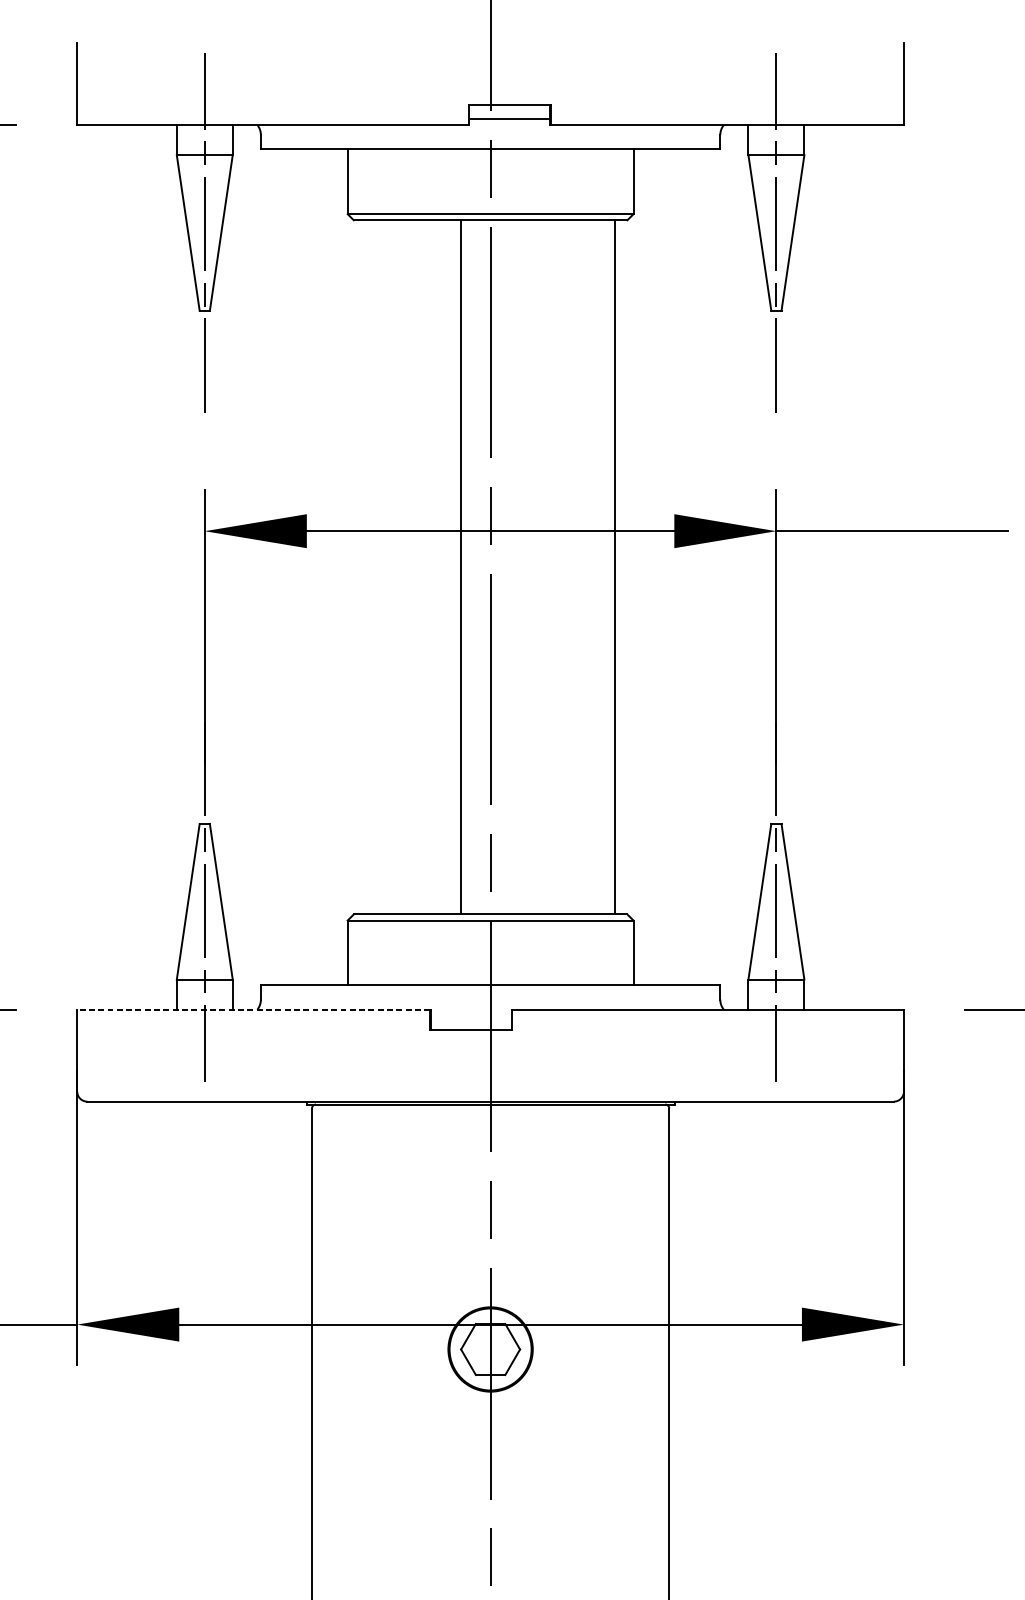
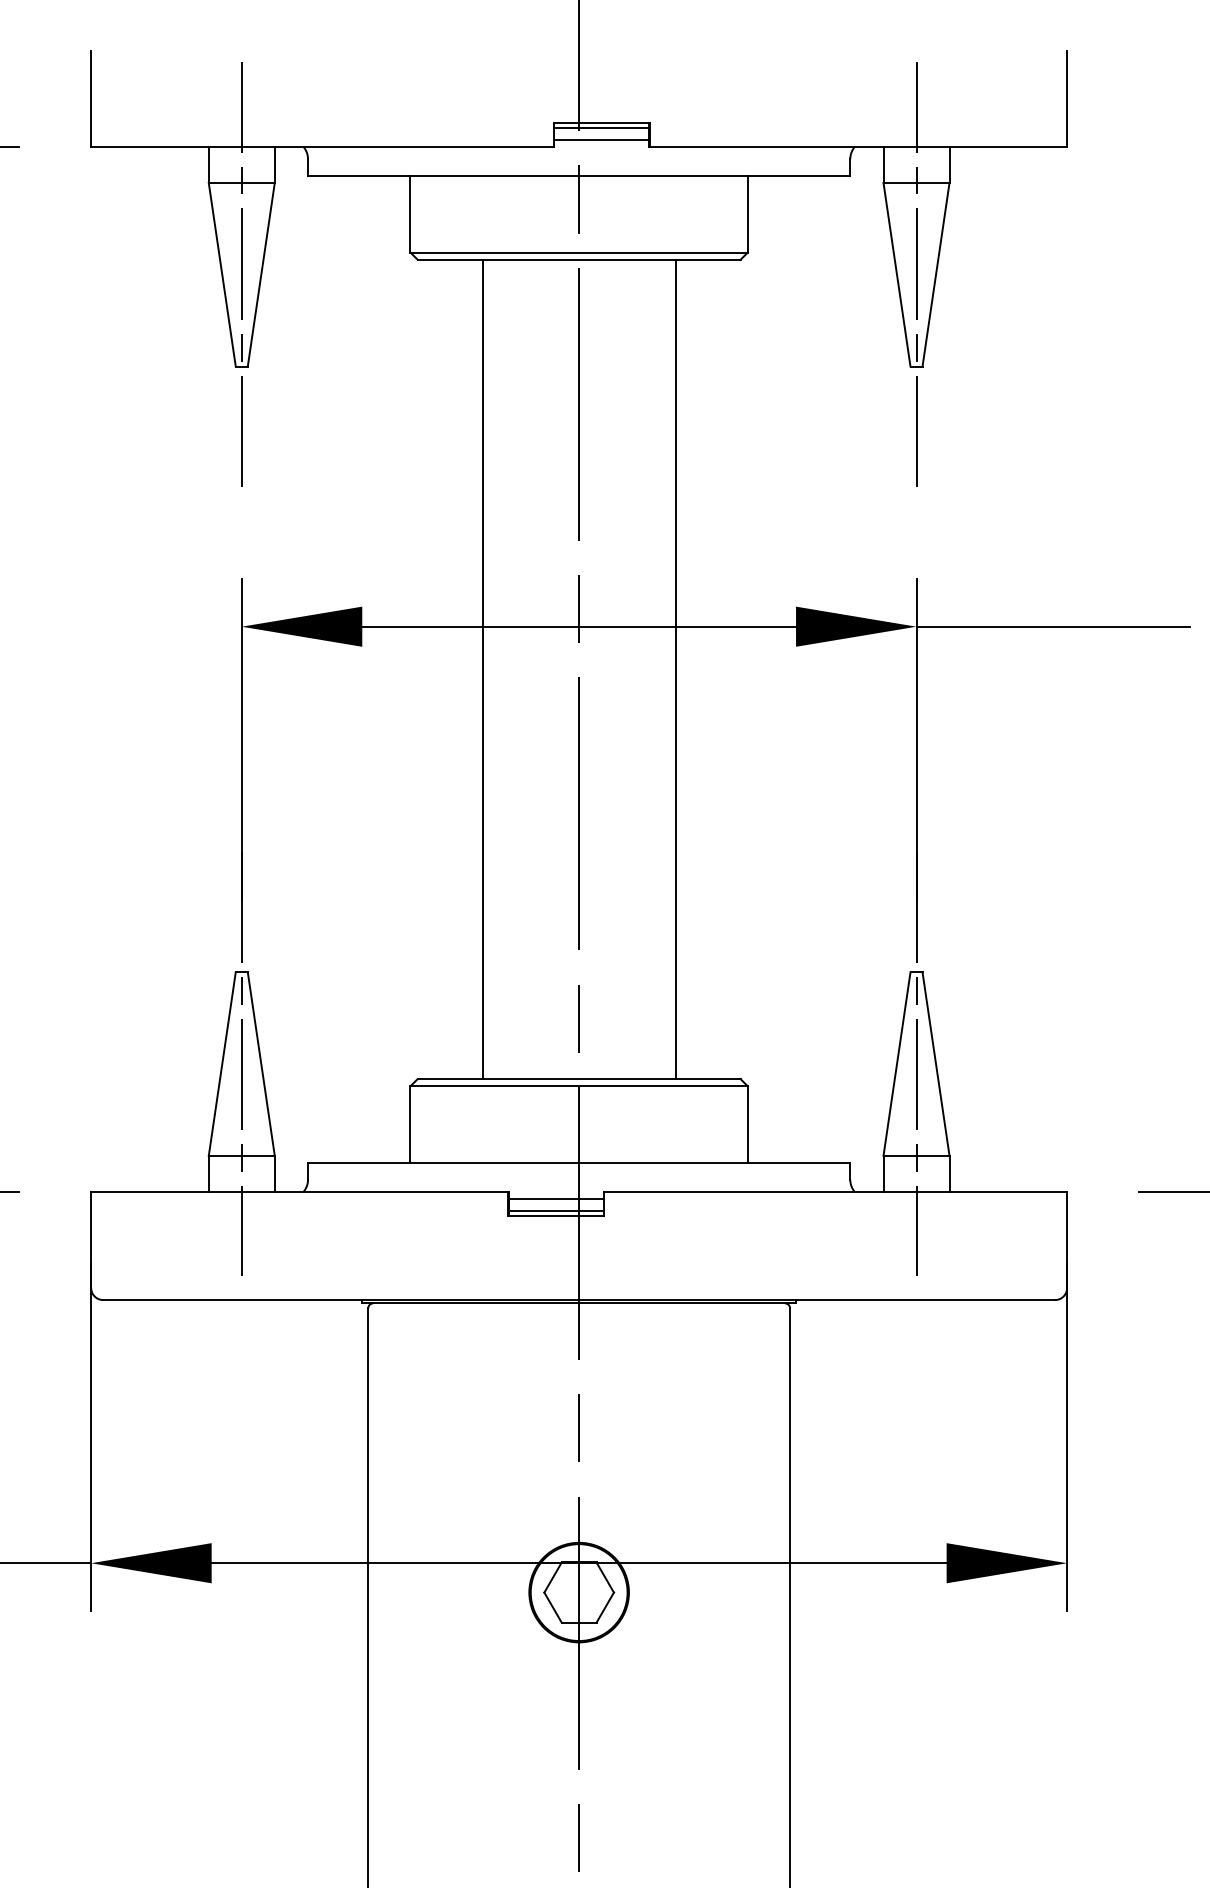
line: (509, 108) -> (601, 127), added
line: (461, 567) -> (482, 669), moved
line: (615, 567) -> (675, 669), moved
line: (253, 1009) -> (299, 1191), dashed -> solid
line: (471, 1015) -> (556, 1198), added
line: (471, 1025) -> (556, 1210), added

